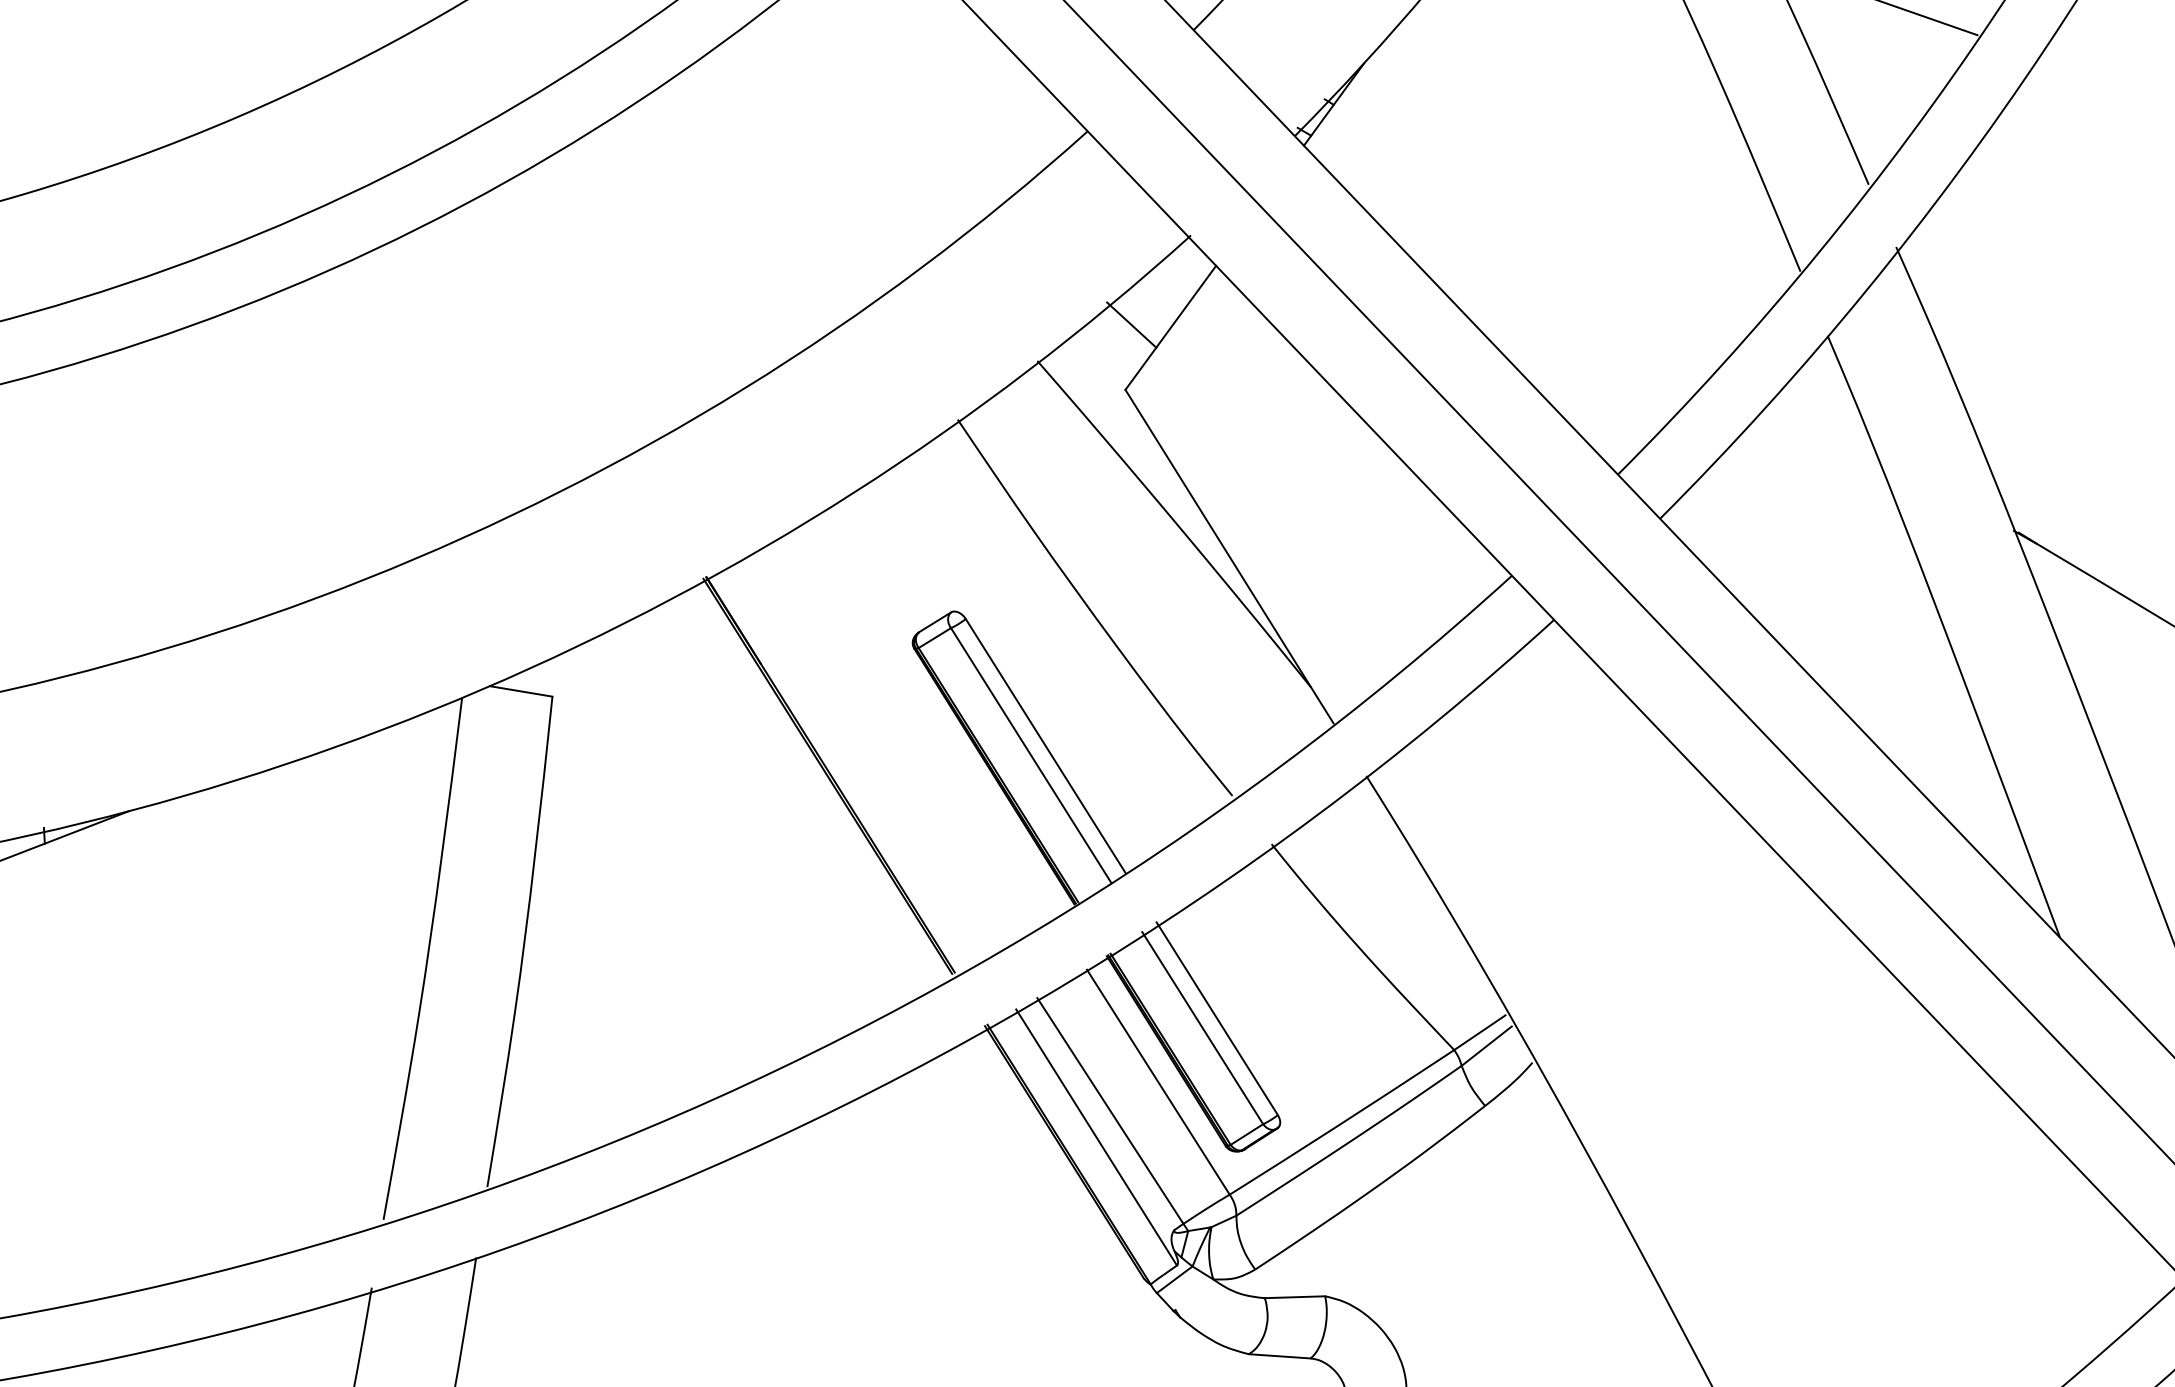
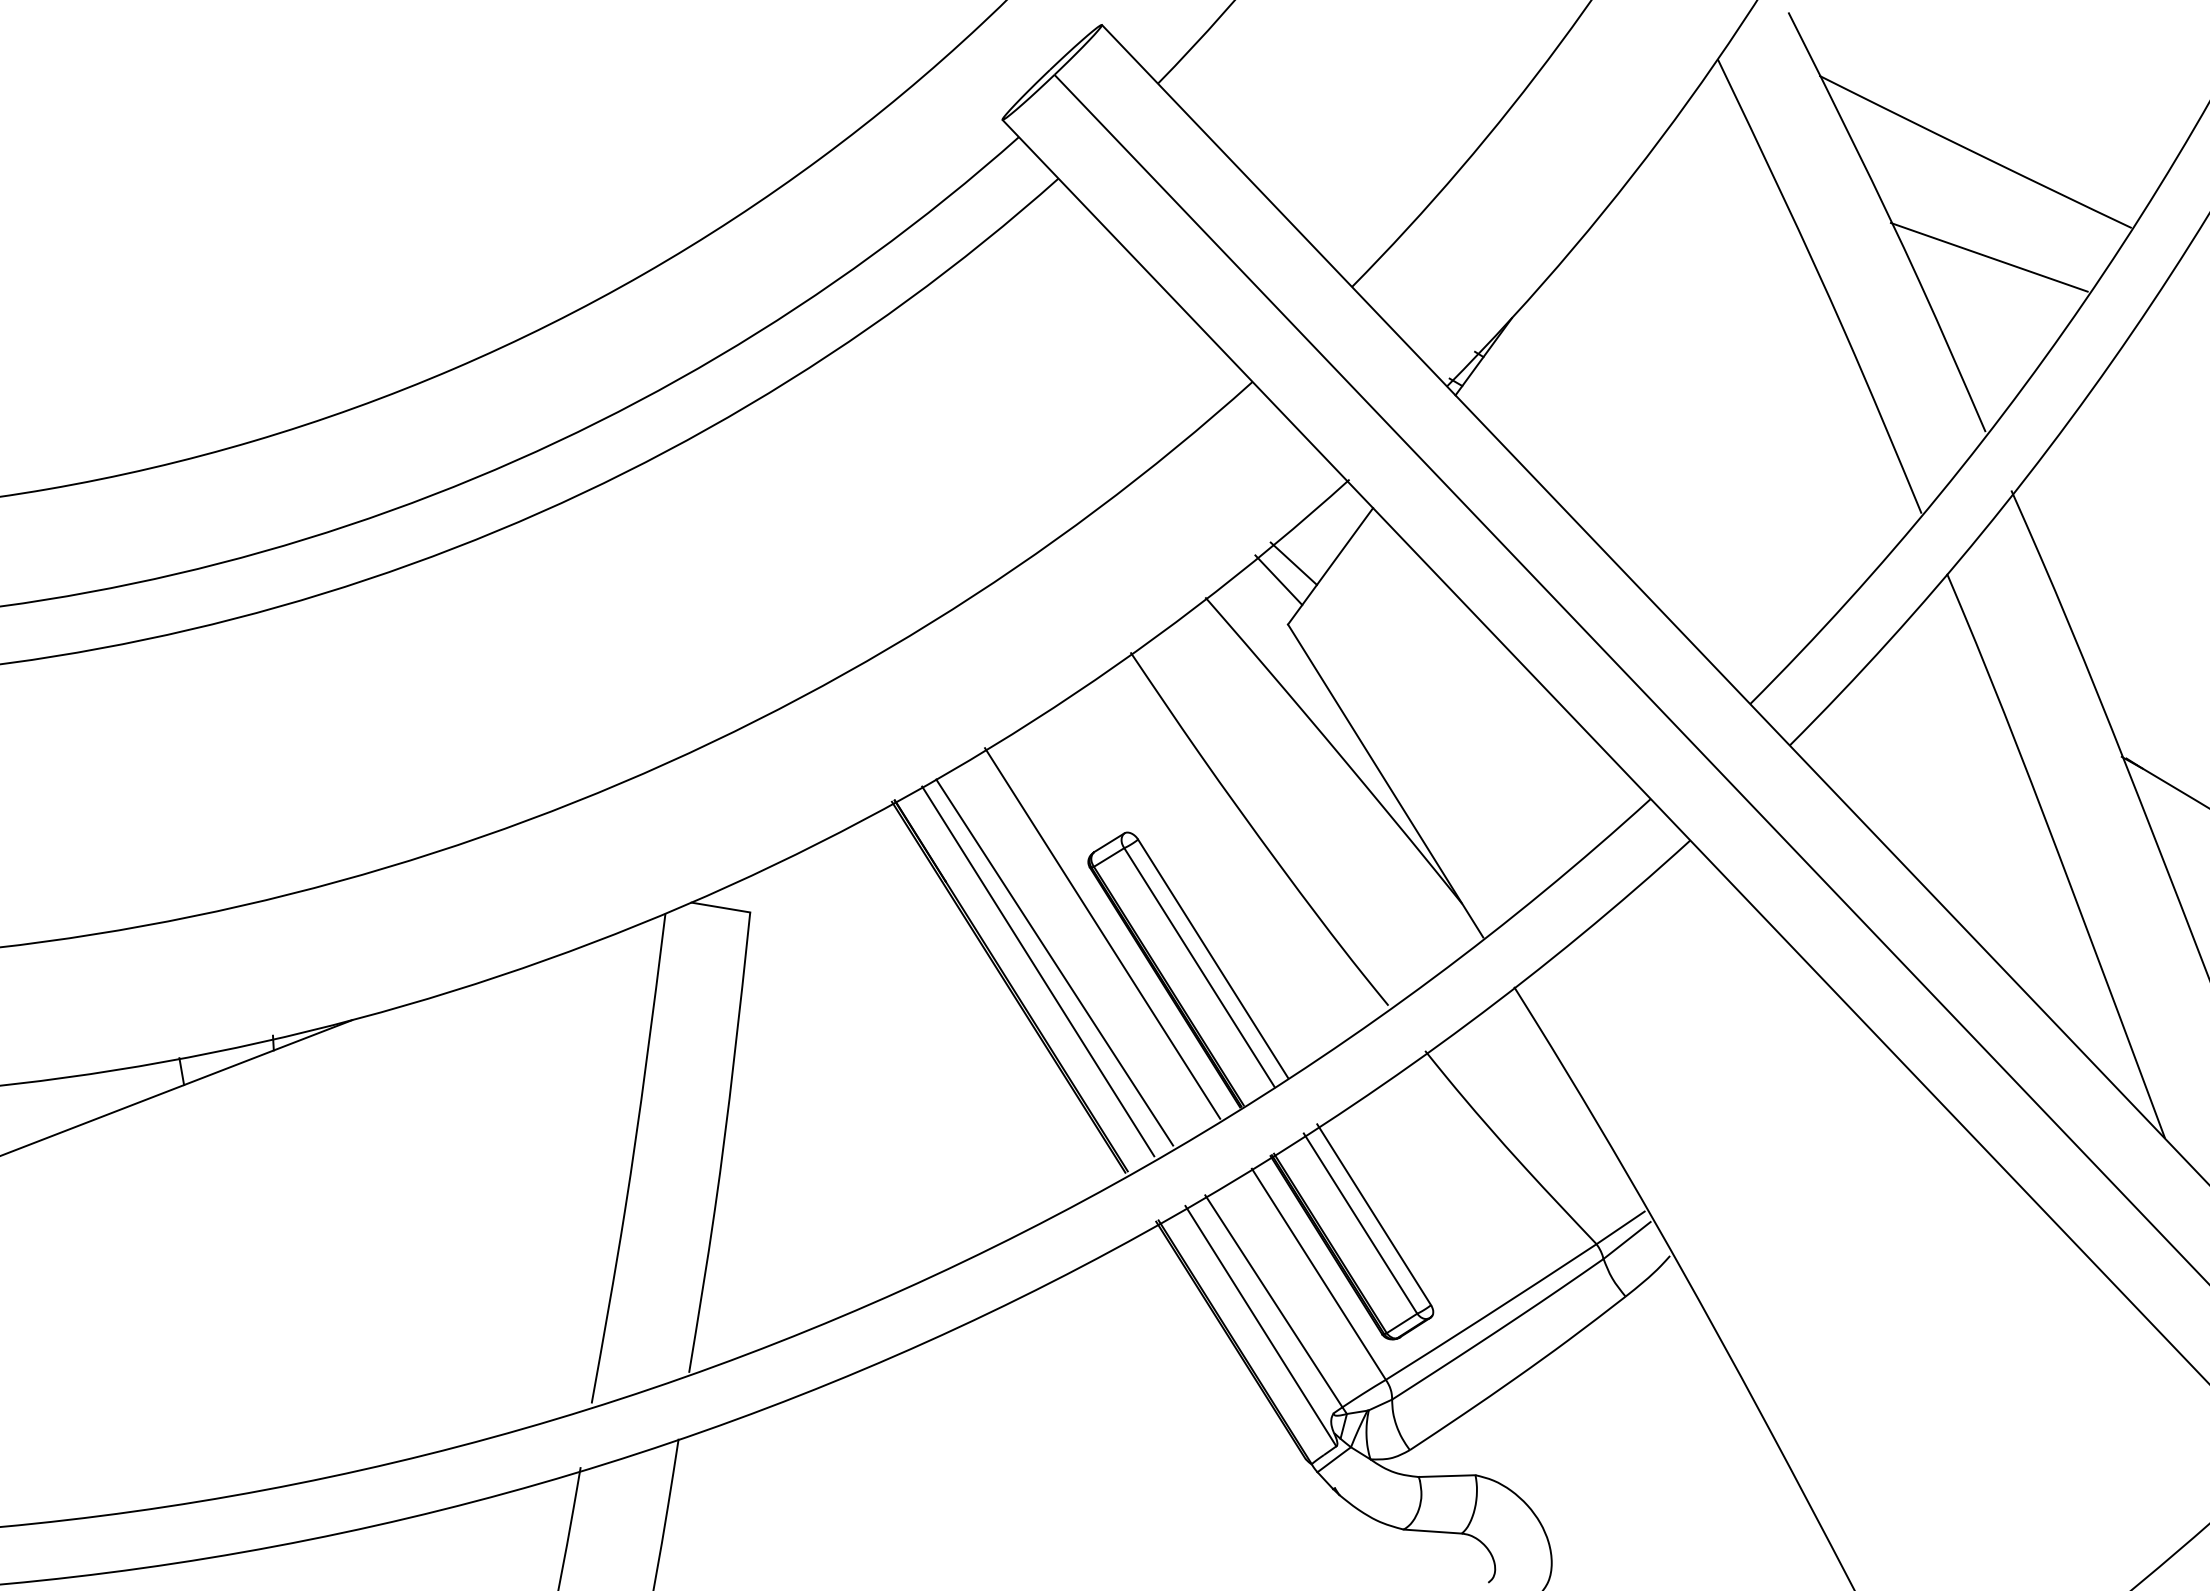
line: (1115, 342) -> (1278, 580), added
line: (927, 719) -> (1102, 933), added
line: (876, 749) -> (1054, 962), added
line: (859, 759) -> (1038, 971), added

